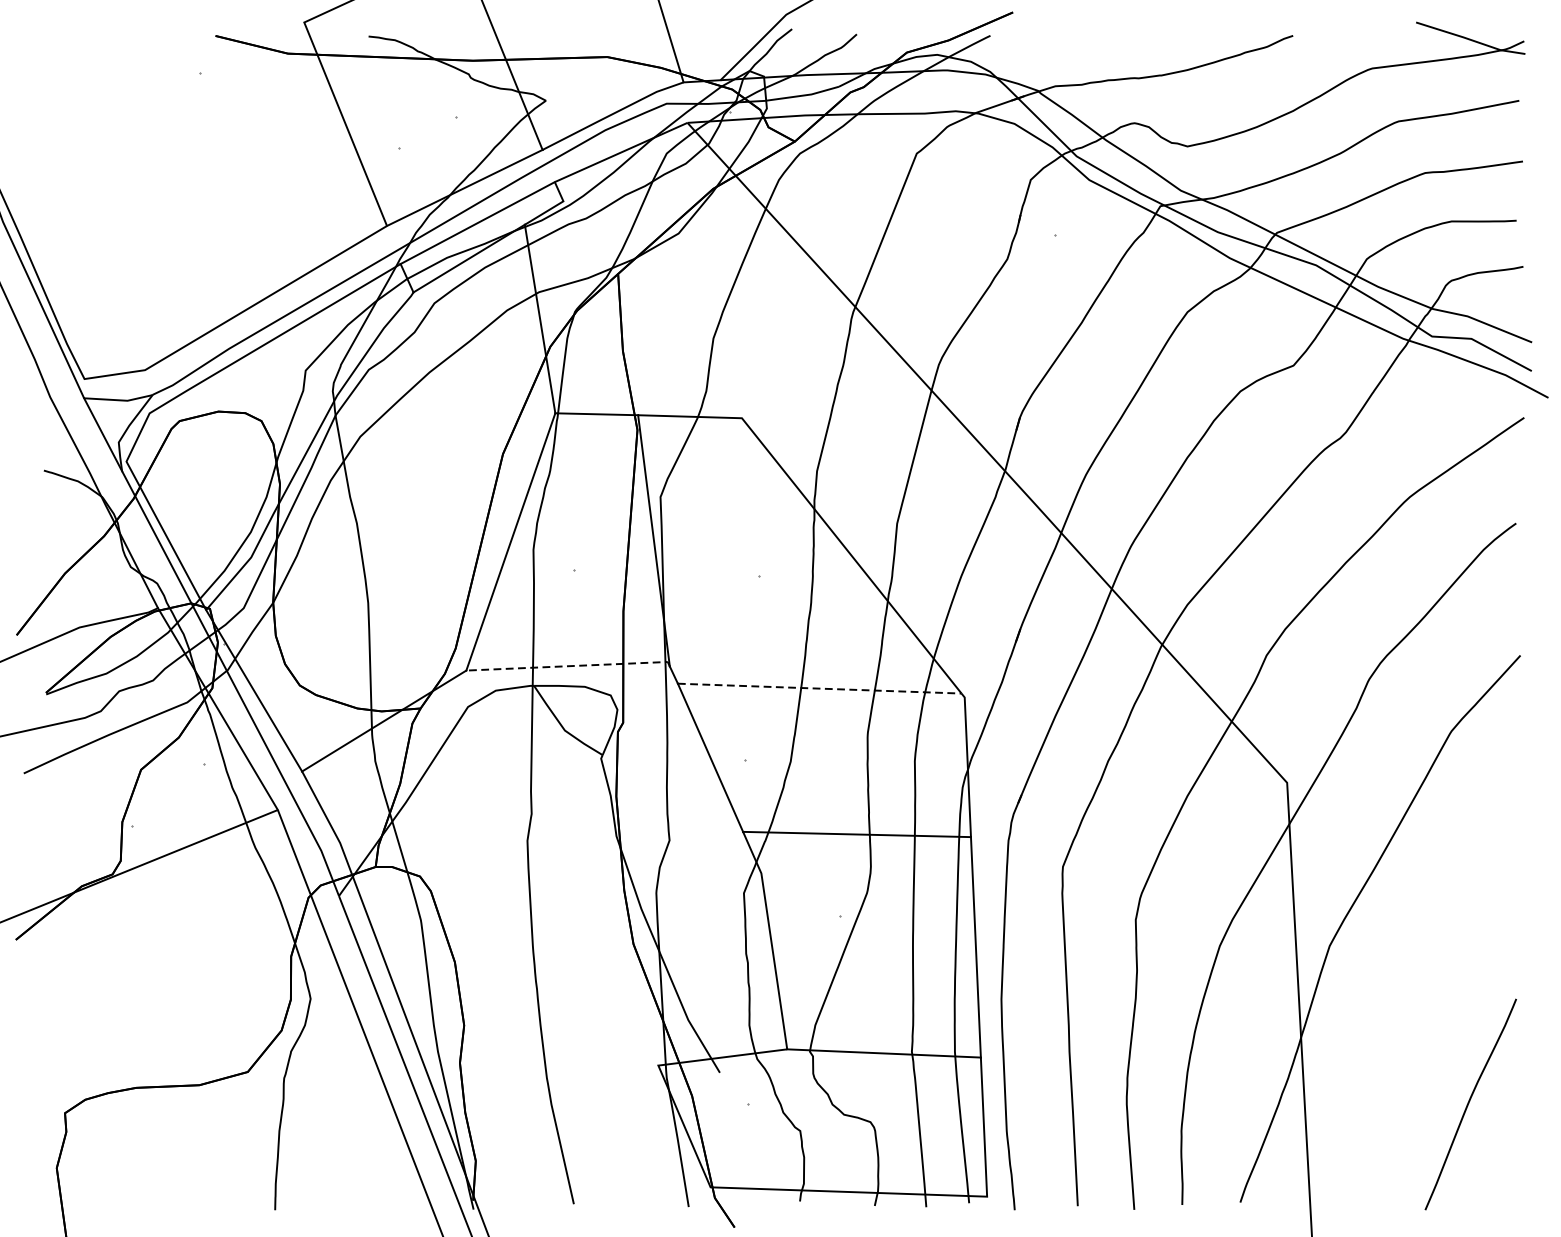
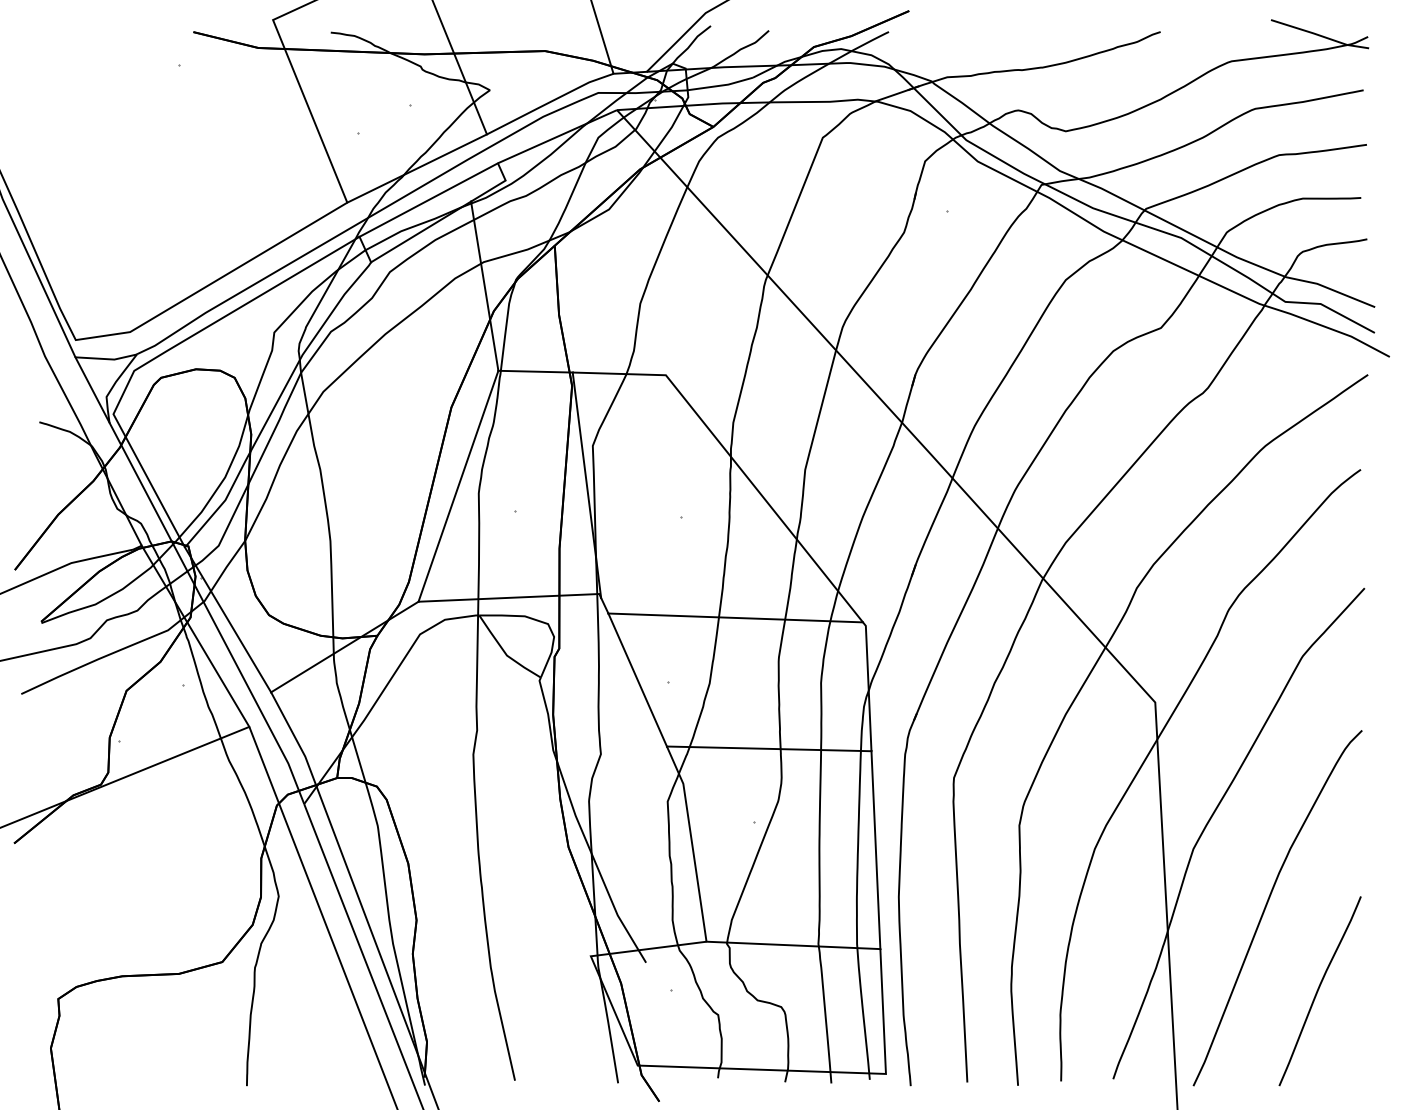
line: (569, 665) -> (511, 597), dashed -> solid
line: (820, 688) -> (736, 617), dashed -> solid
curve: (1412, 1008) -> (1267, 905), added

